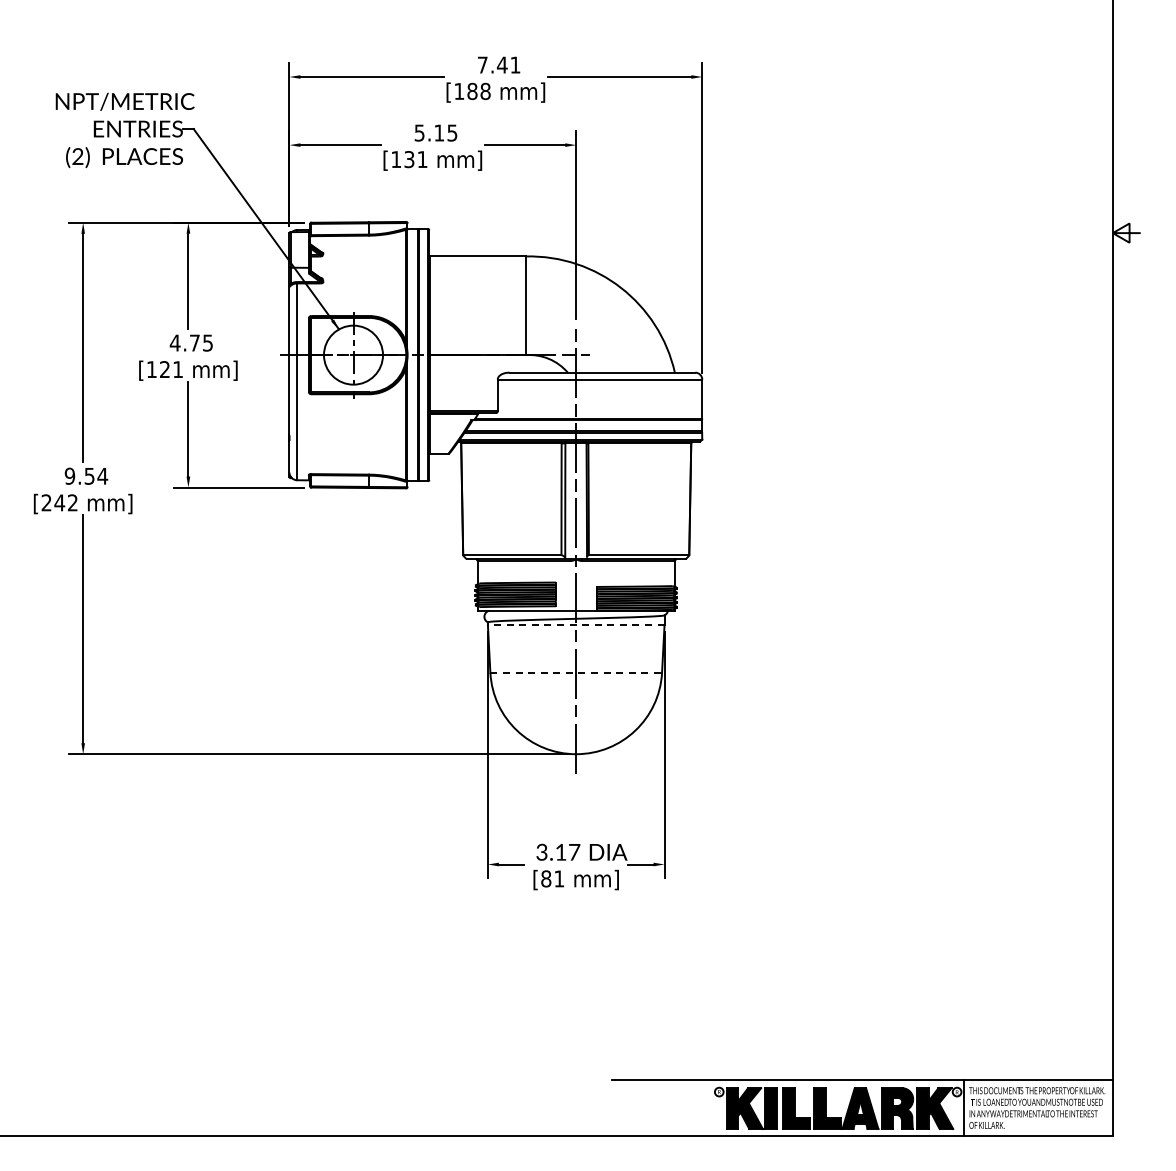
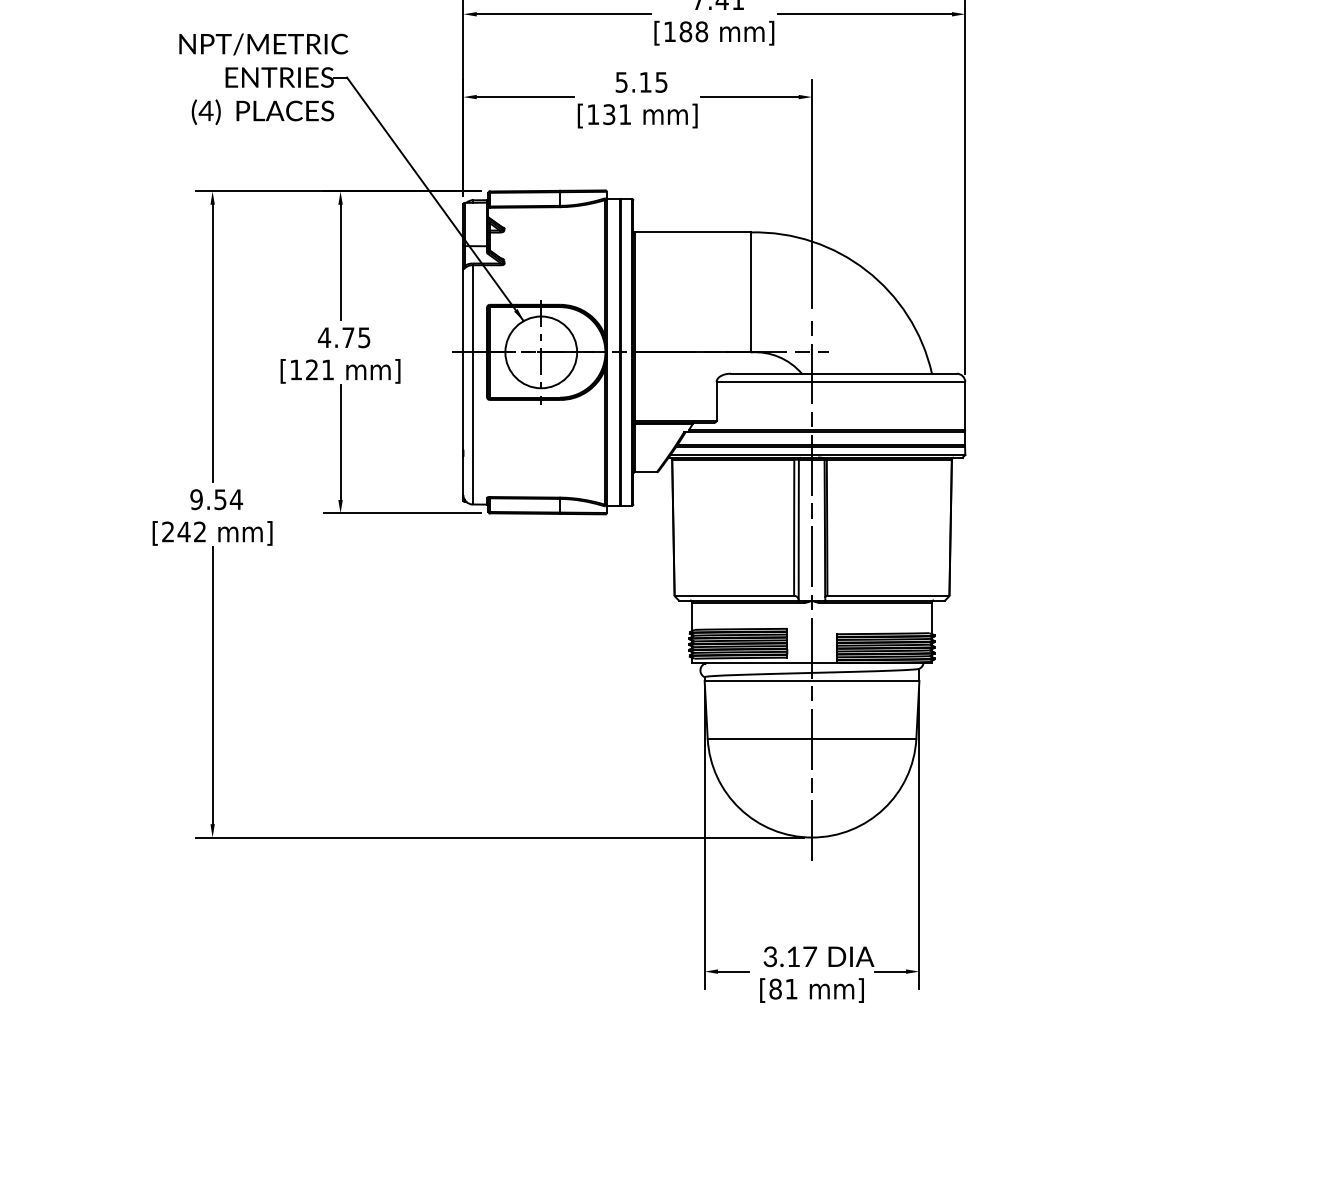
text: (77, 156) -> (205, 110), (2) -> (4)
line: (575, 625) -> (811, 681), dashed -> solid
line: (576, 672) -> (812, 738), dashed -> solid

